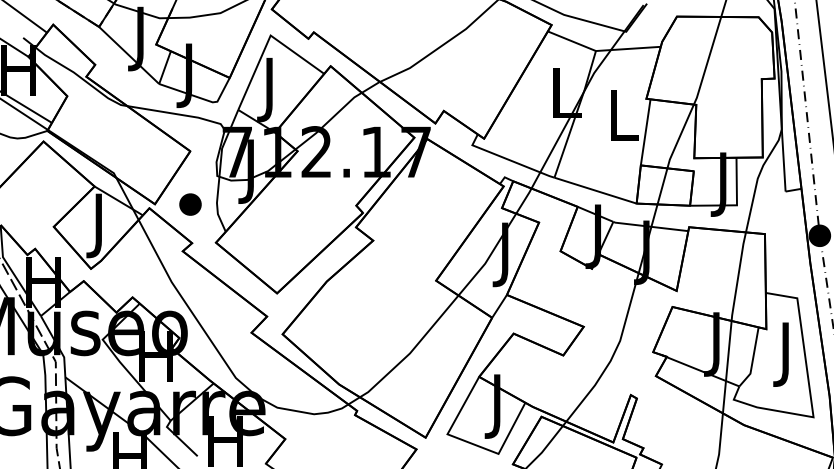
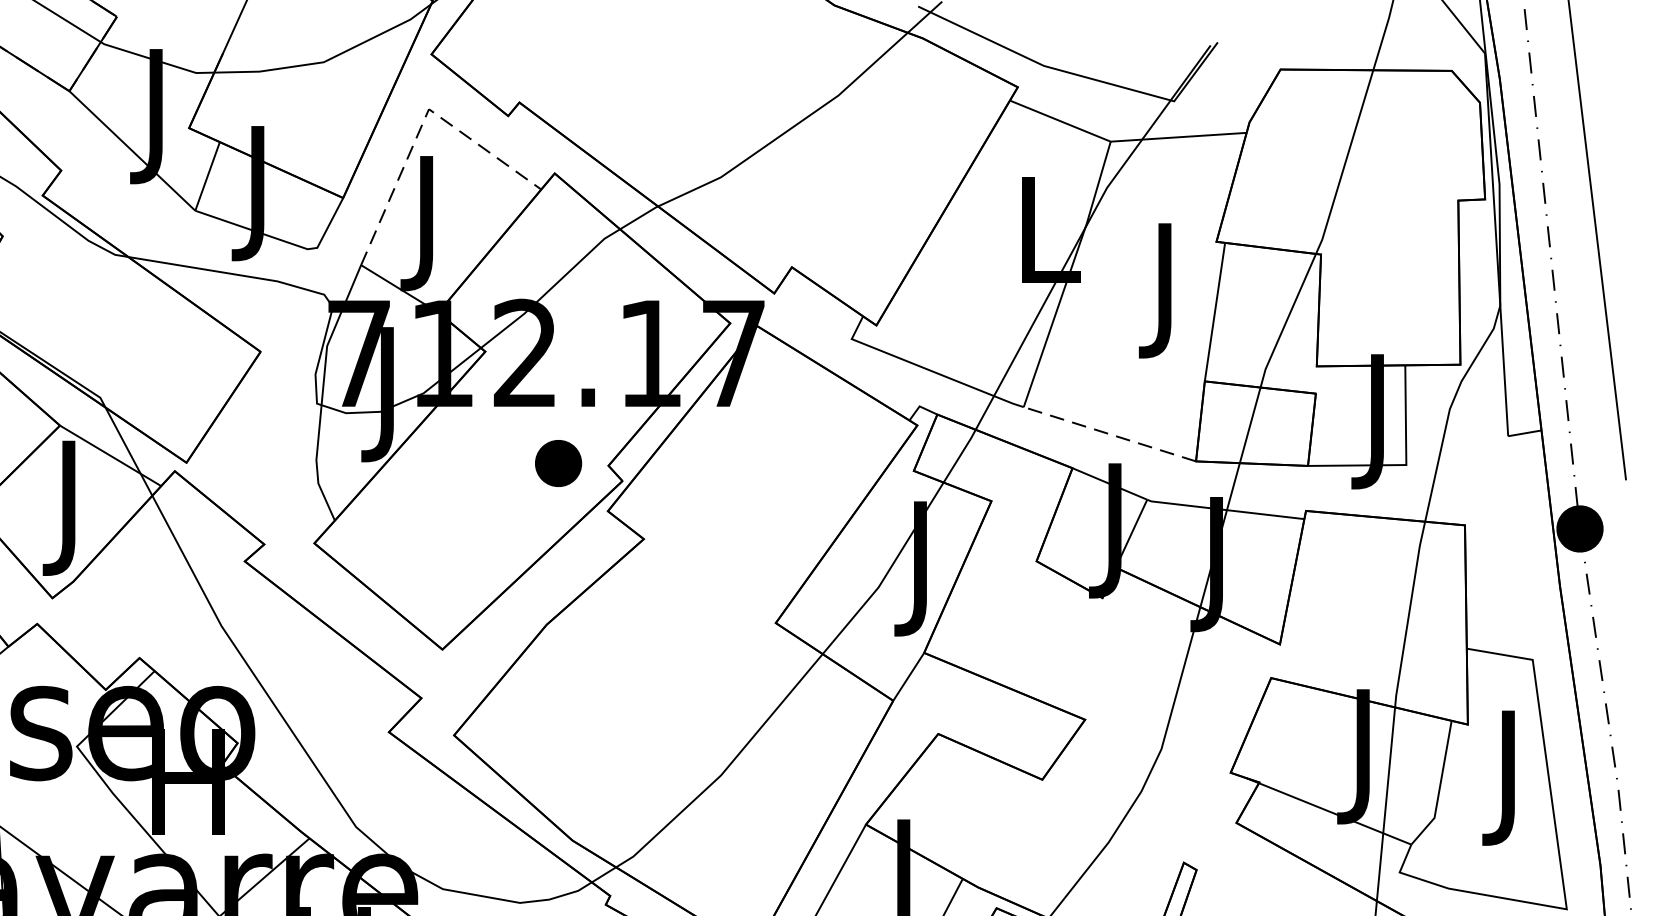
line: (267, 41) -> (422, 121), solid -> dashed
text: (623, 122) -> (1168, 291), L -> J
line: (595, 190) -> (1109, 433), solid -> dashed
part: (190, 204) -> (558, 463), moved

